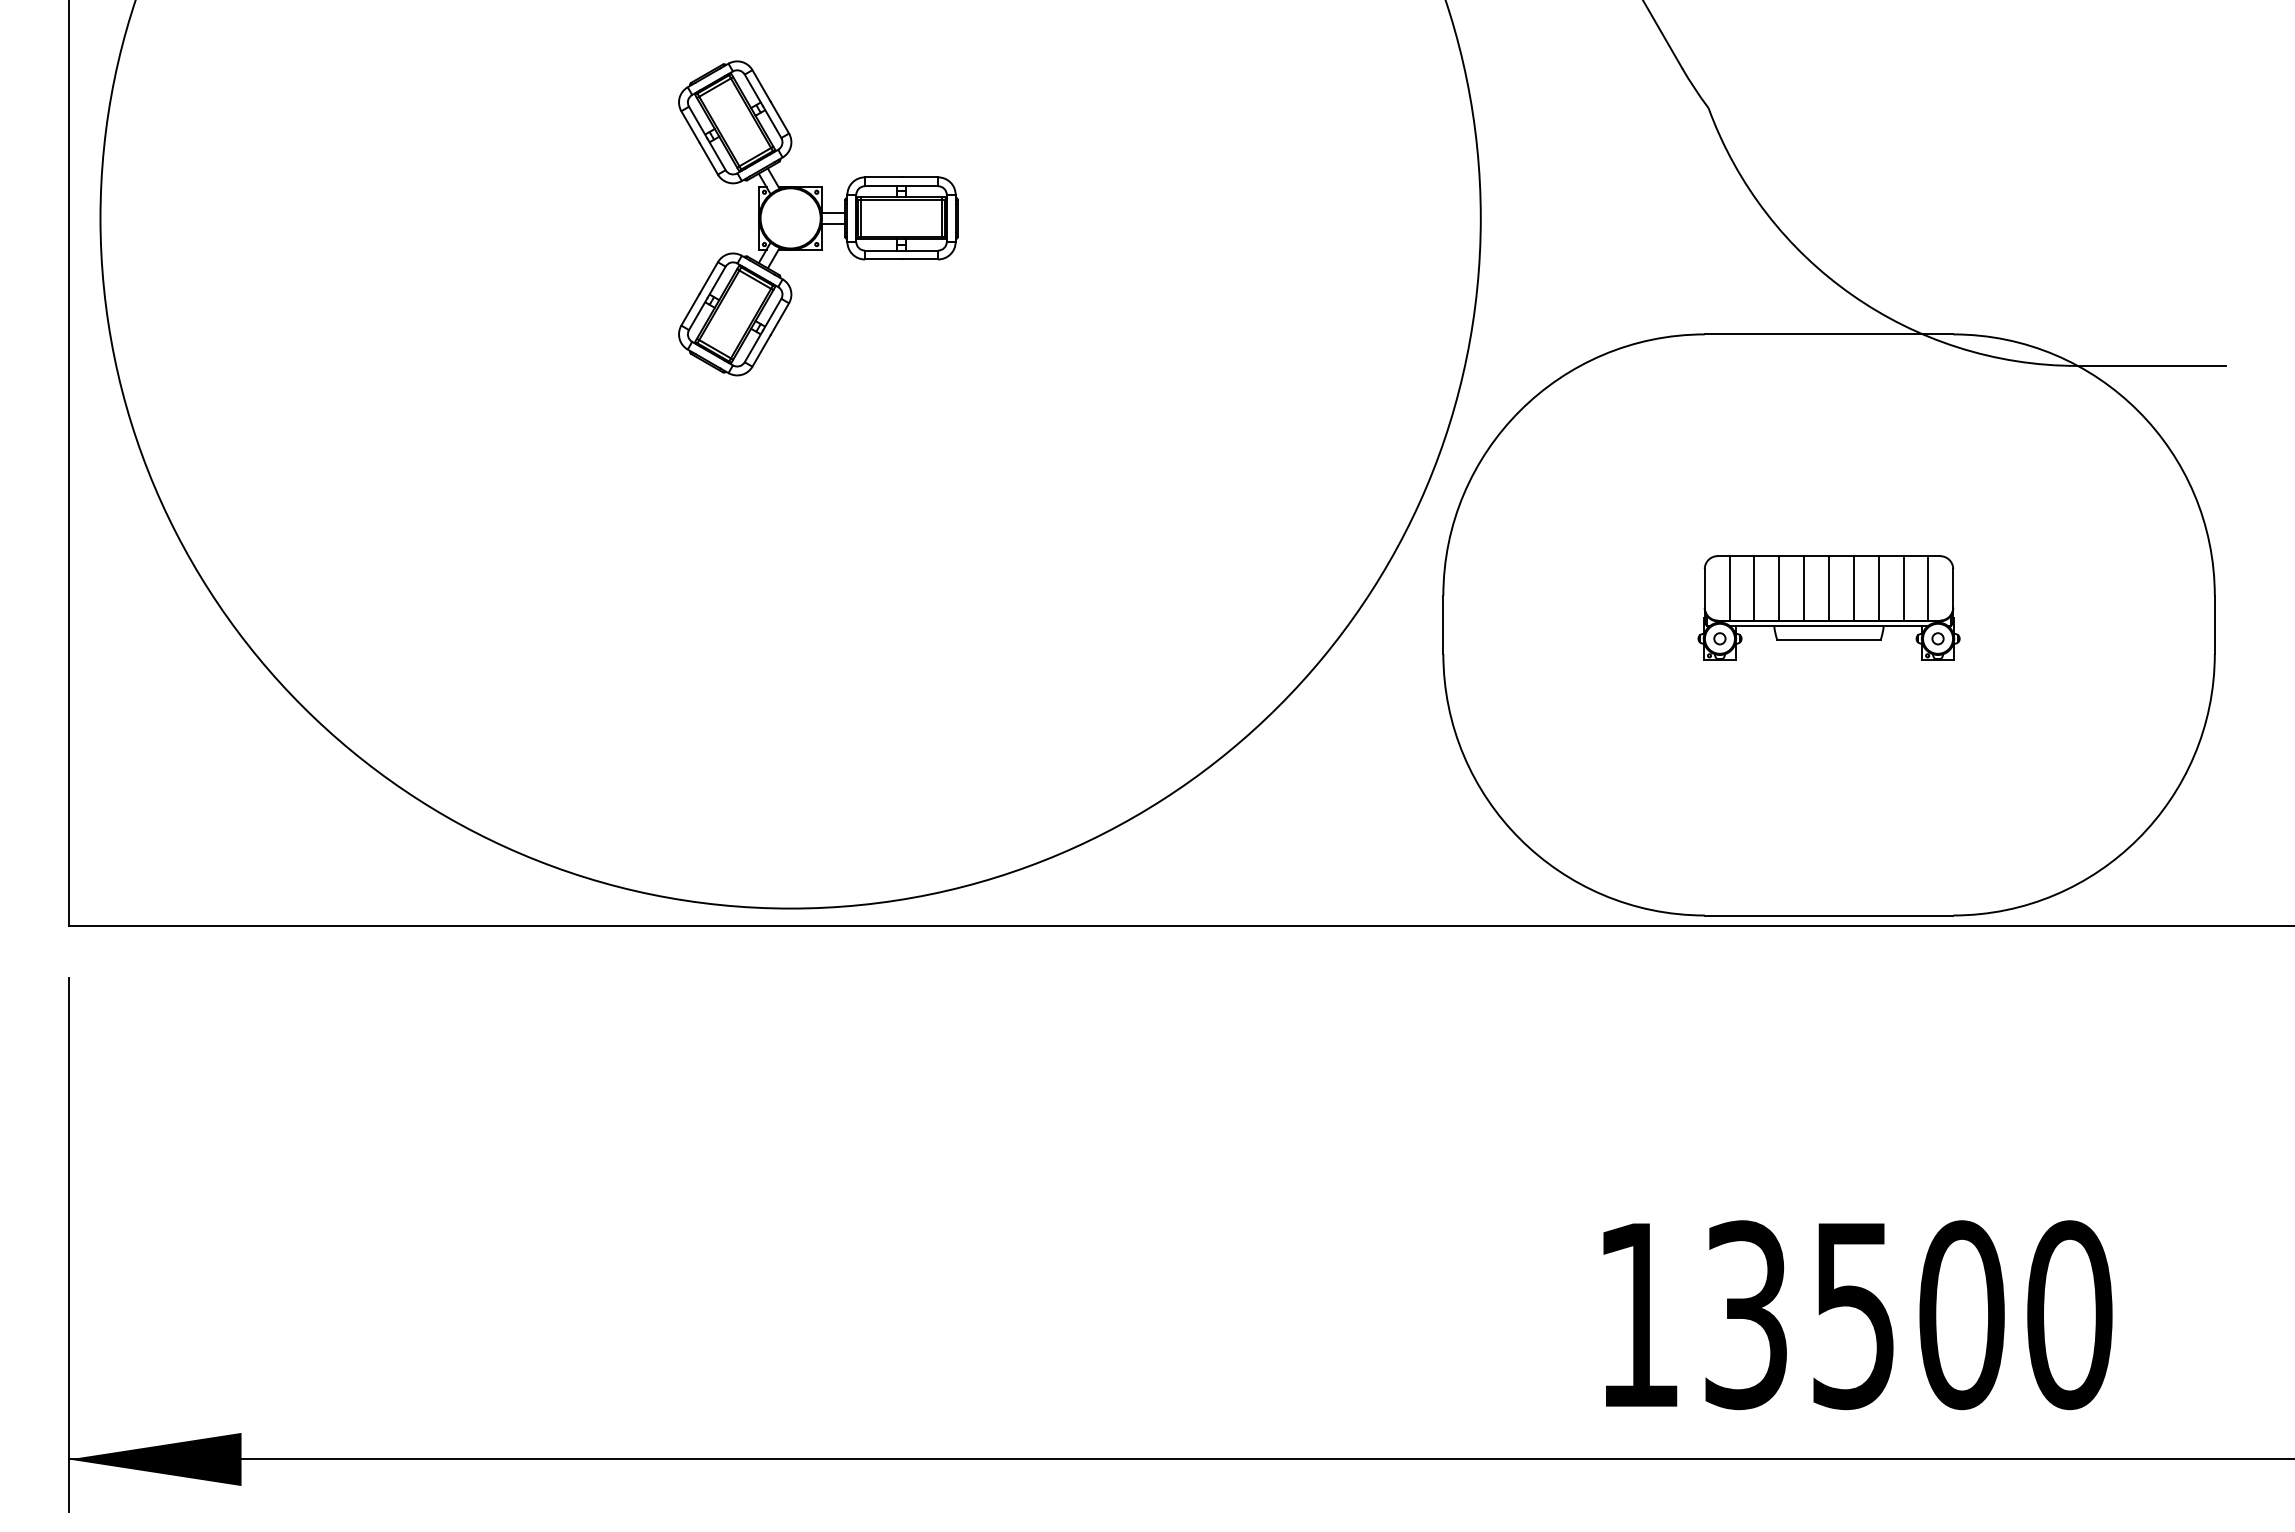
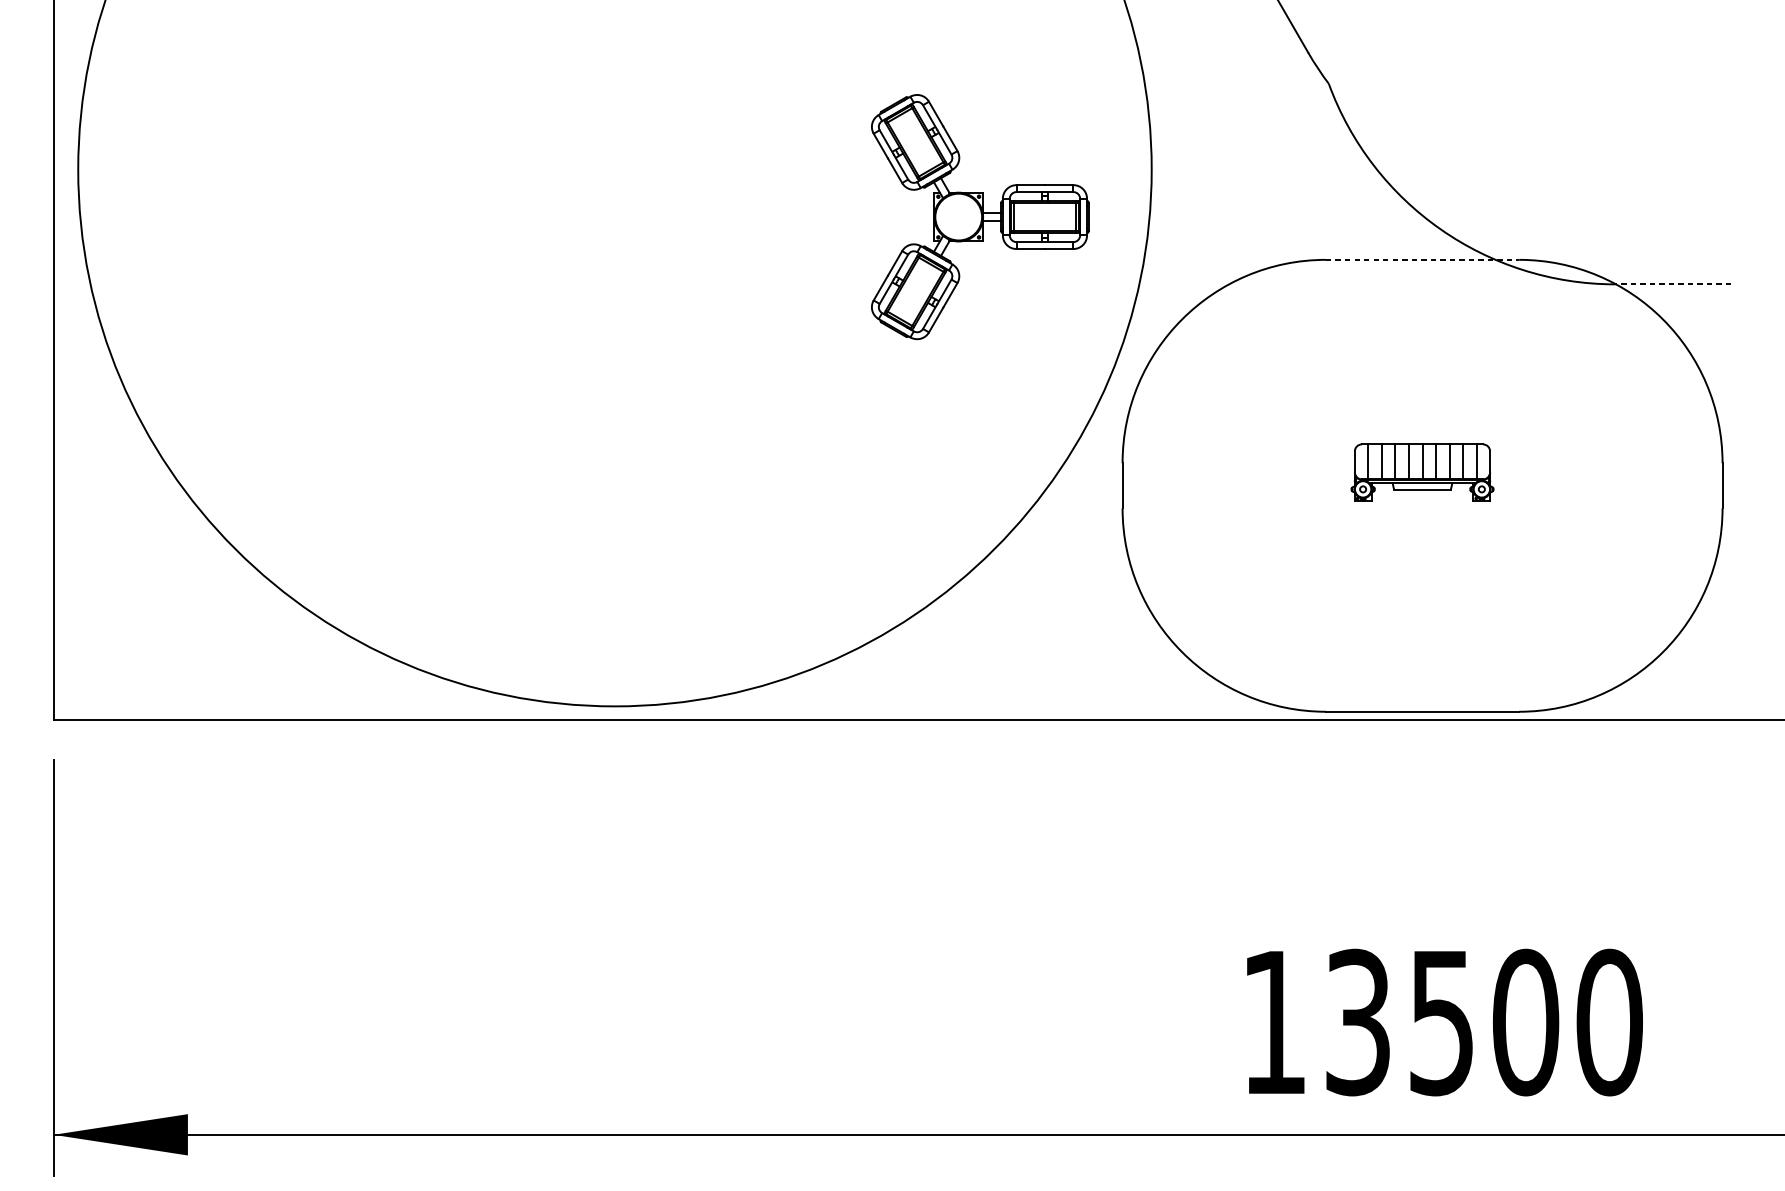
part: (818, 218) -> (980, 217), moved
line: (1829, 334) -> (1422, 259), solid -> dashed
line: (2151, 365) -> (1673, 284), solid -> dashed
part: (1828, 607) -> (1422, 472), size x0.7

